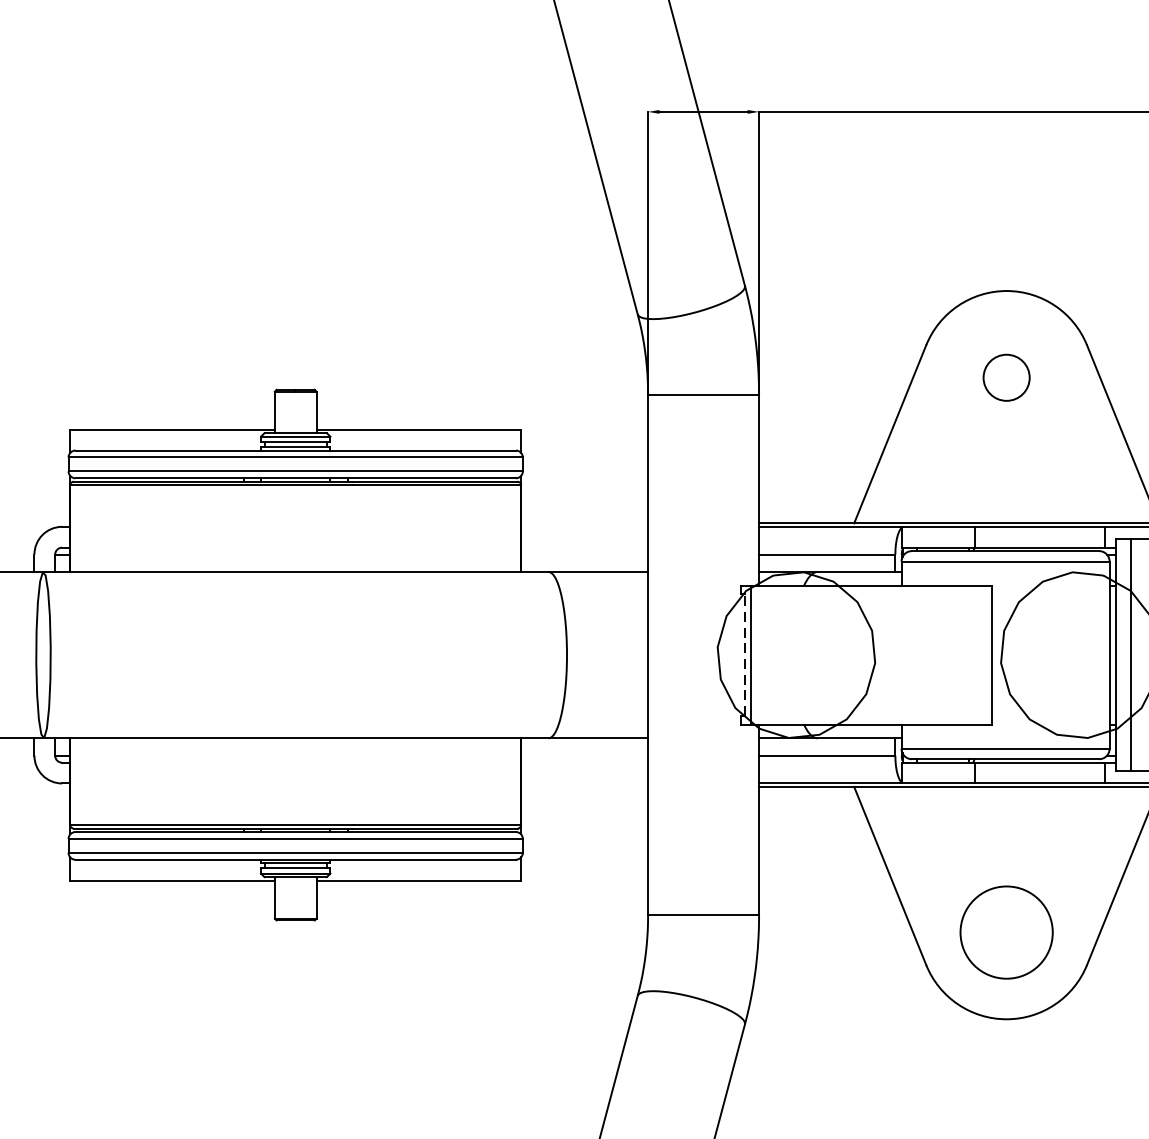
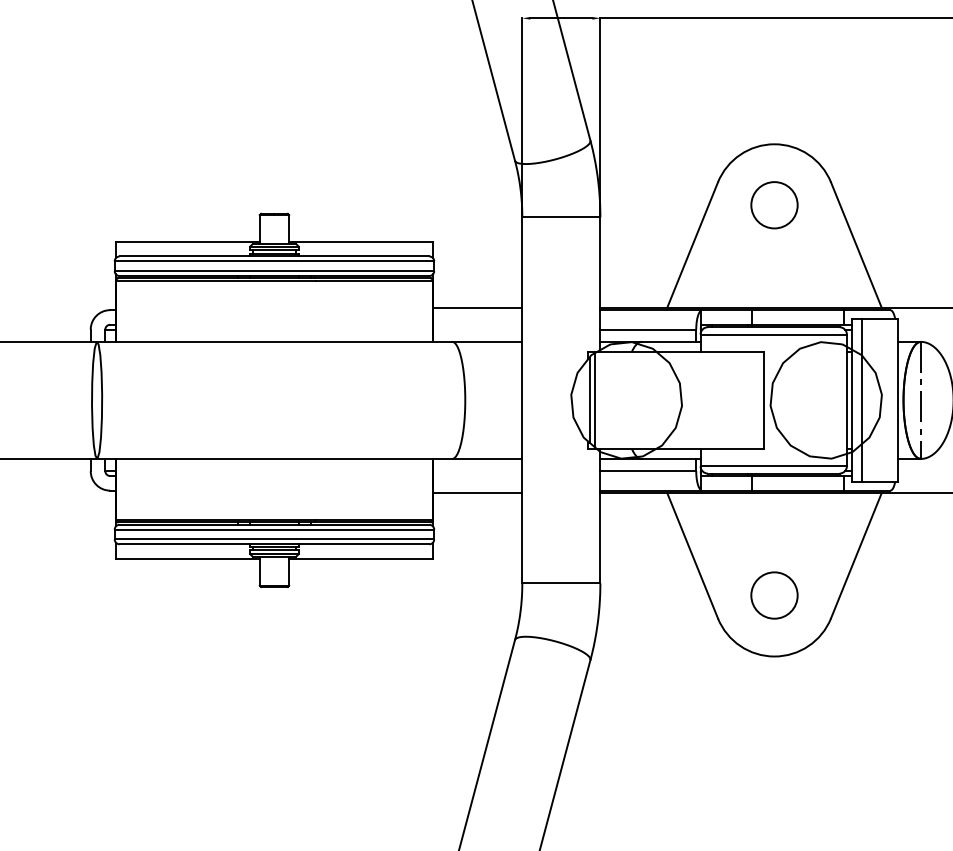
circle: (1006, 378) -> (774, 205), size x1.43
line: (584, 523) -> (477, 307), added
line: (745, 655) -> (590, 400), dashed -> solid
line: (584, 787) -> (477, 493), added
circle: (1006, 932) -> (774, 595), size x0.71

